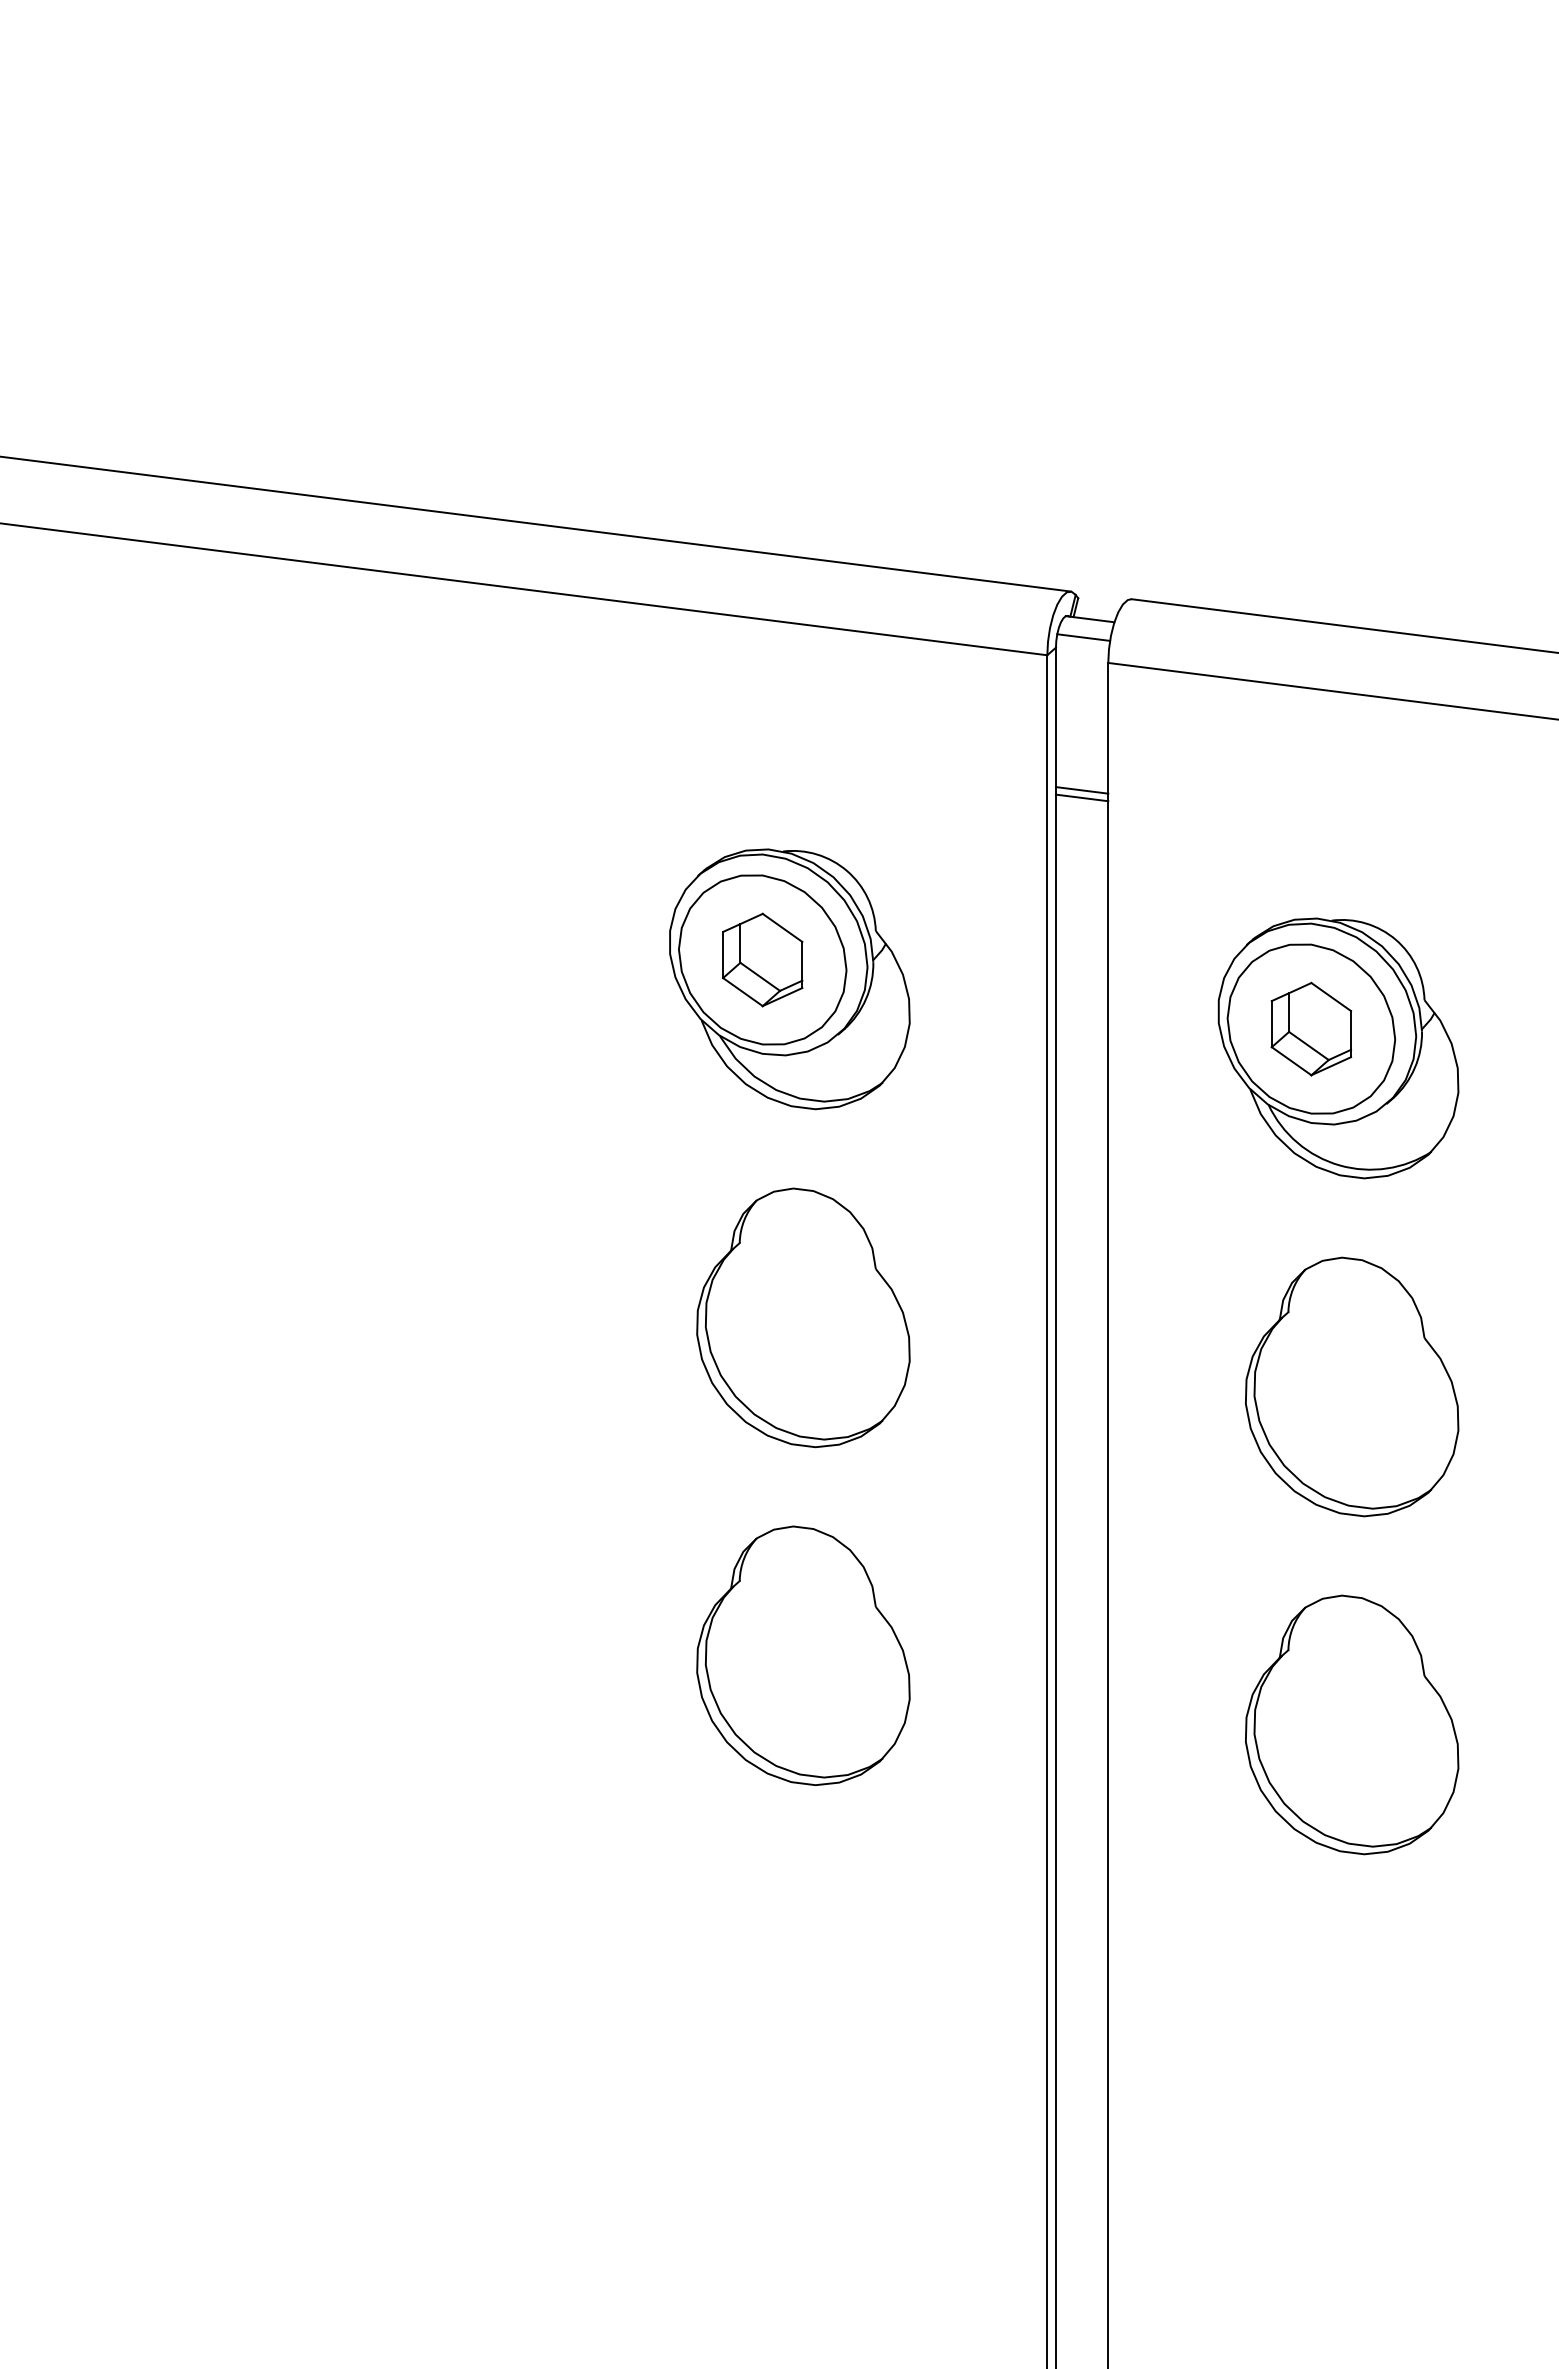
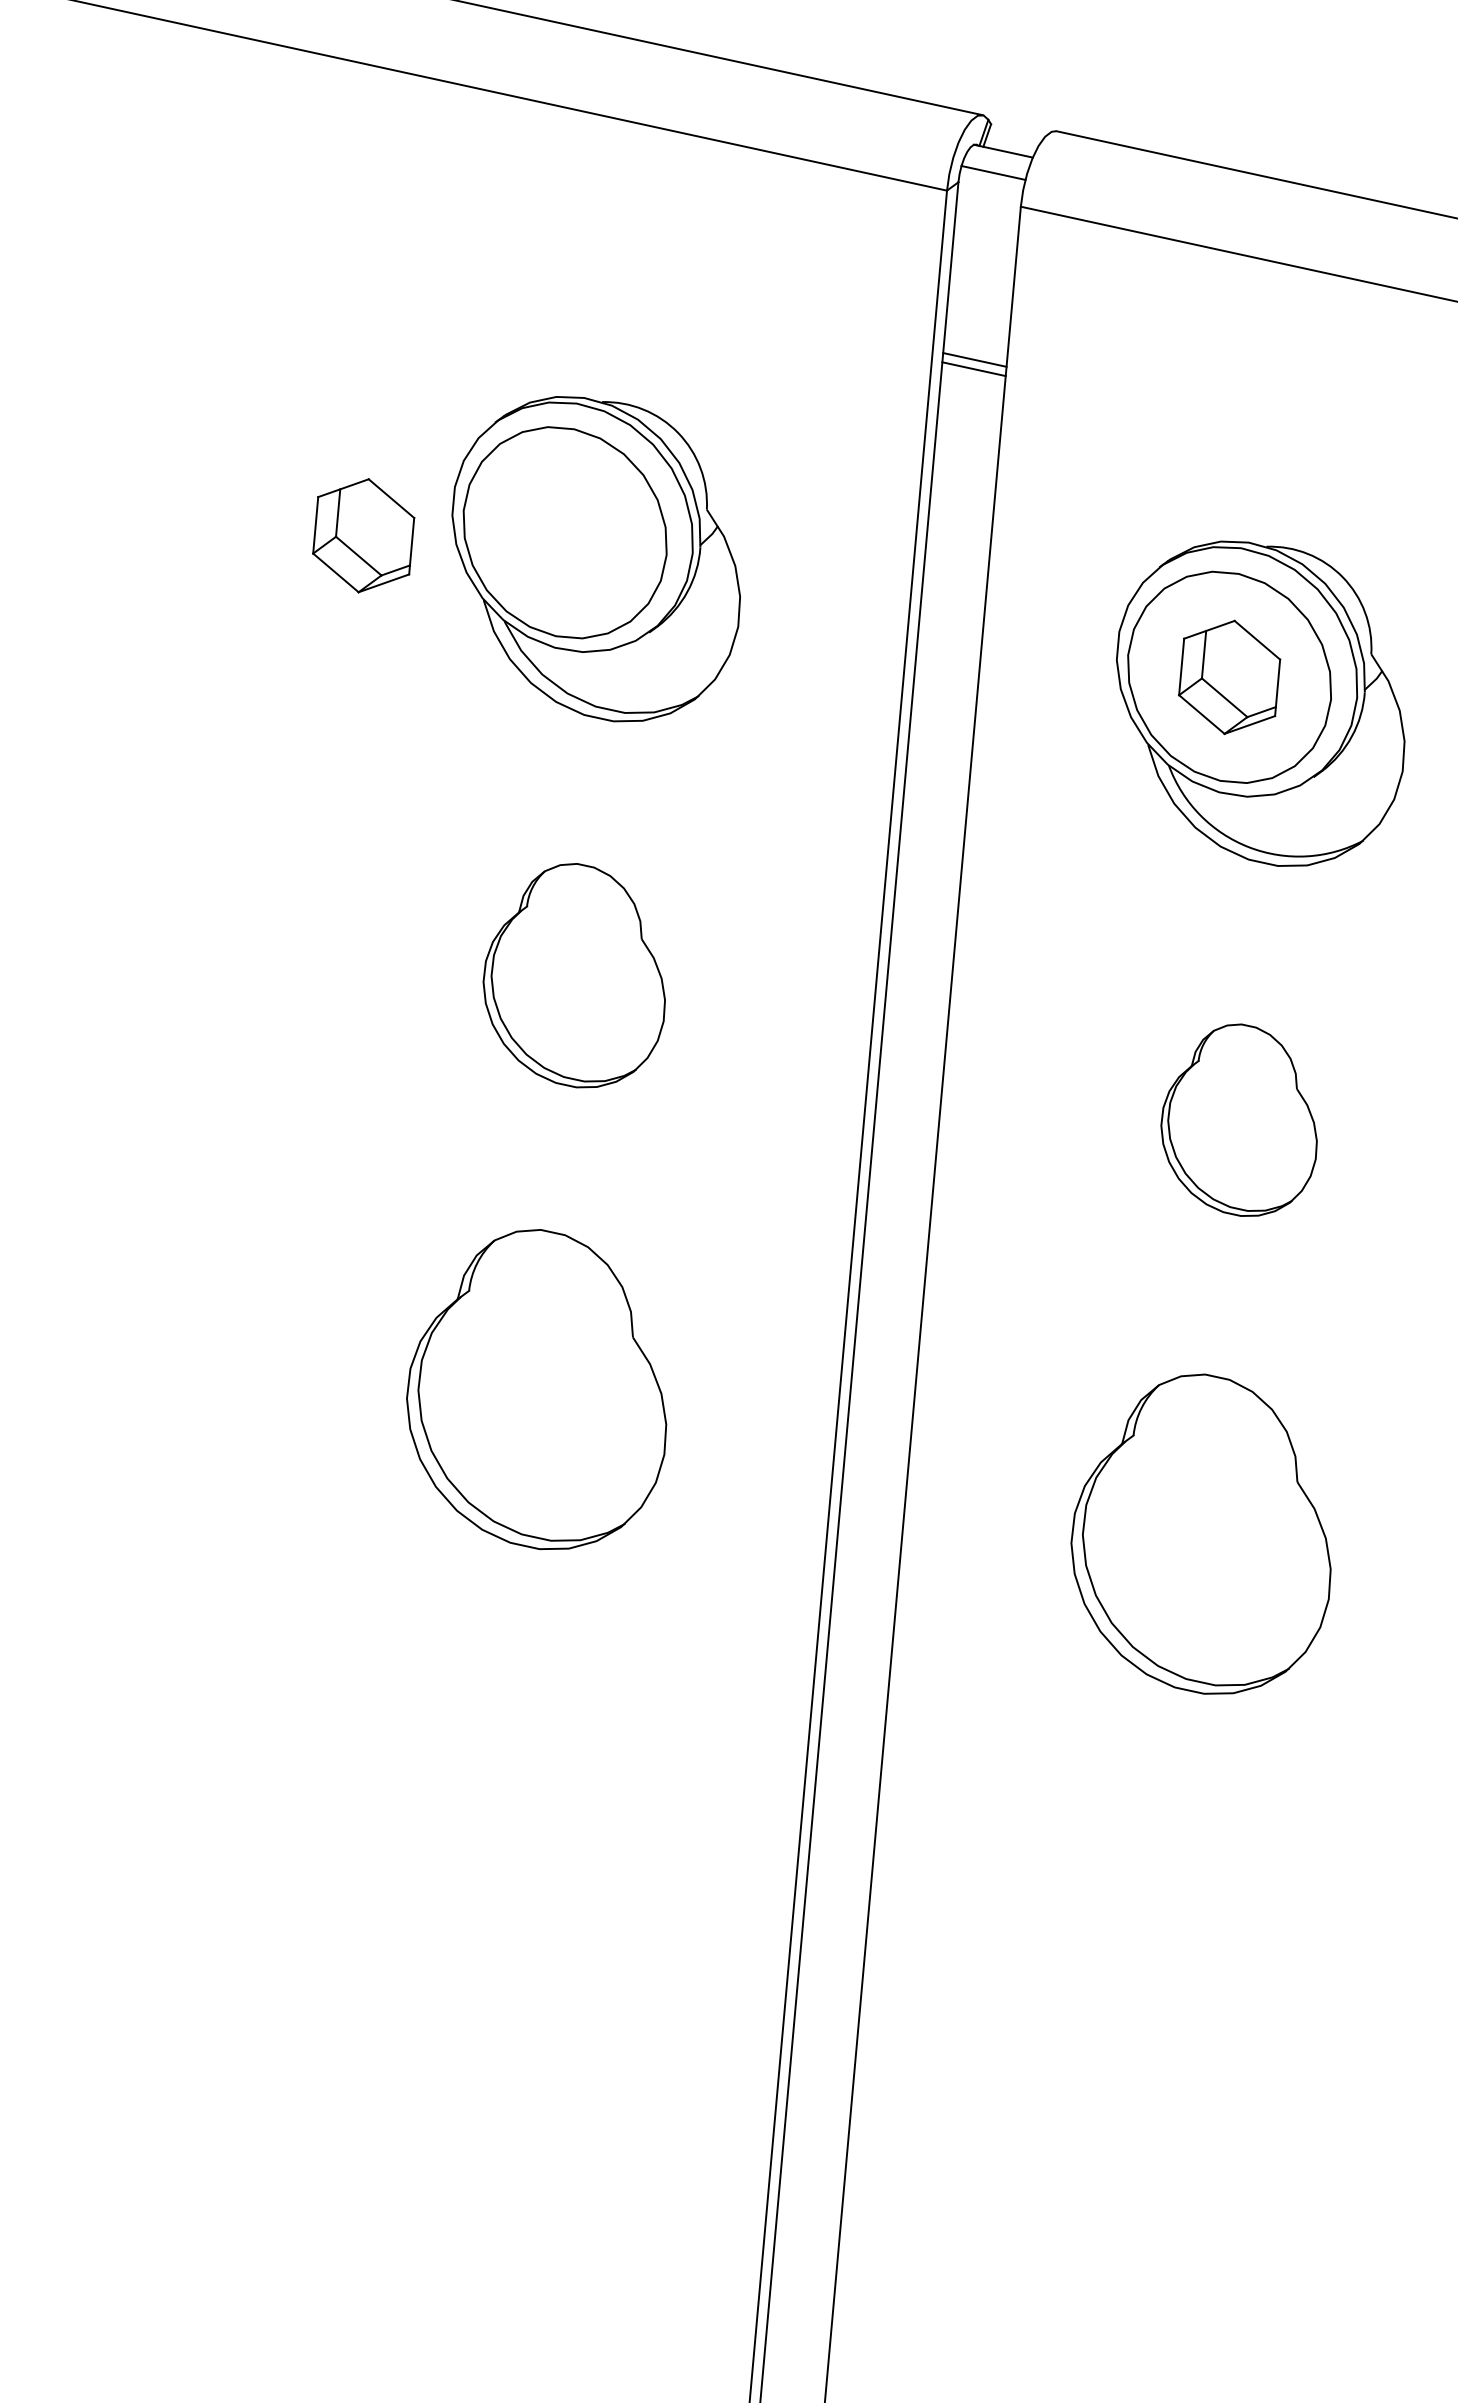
part: (762, 959) -> (363, 535), moved
part: (803, 1317) -> (576, 975), size x0.7
part: (1352, 1386) -> (1240, 1119), size x0.6

